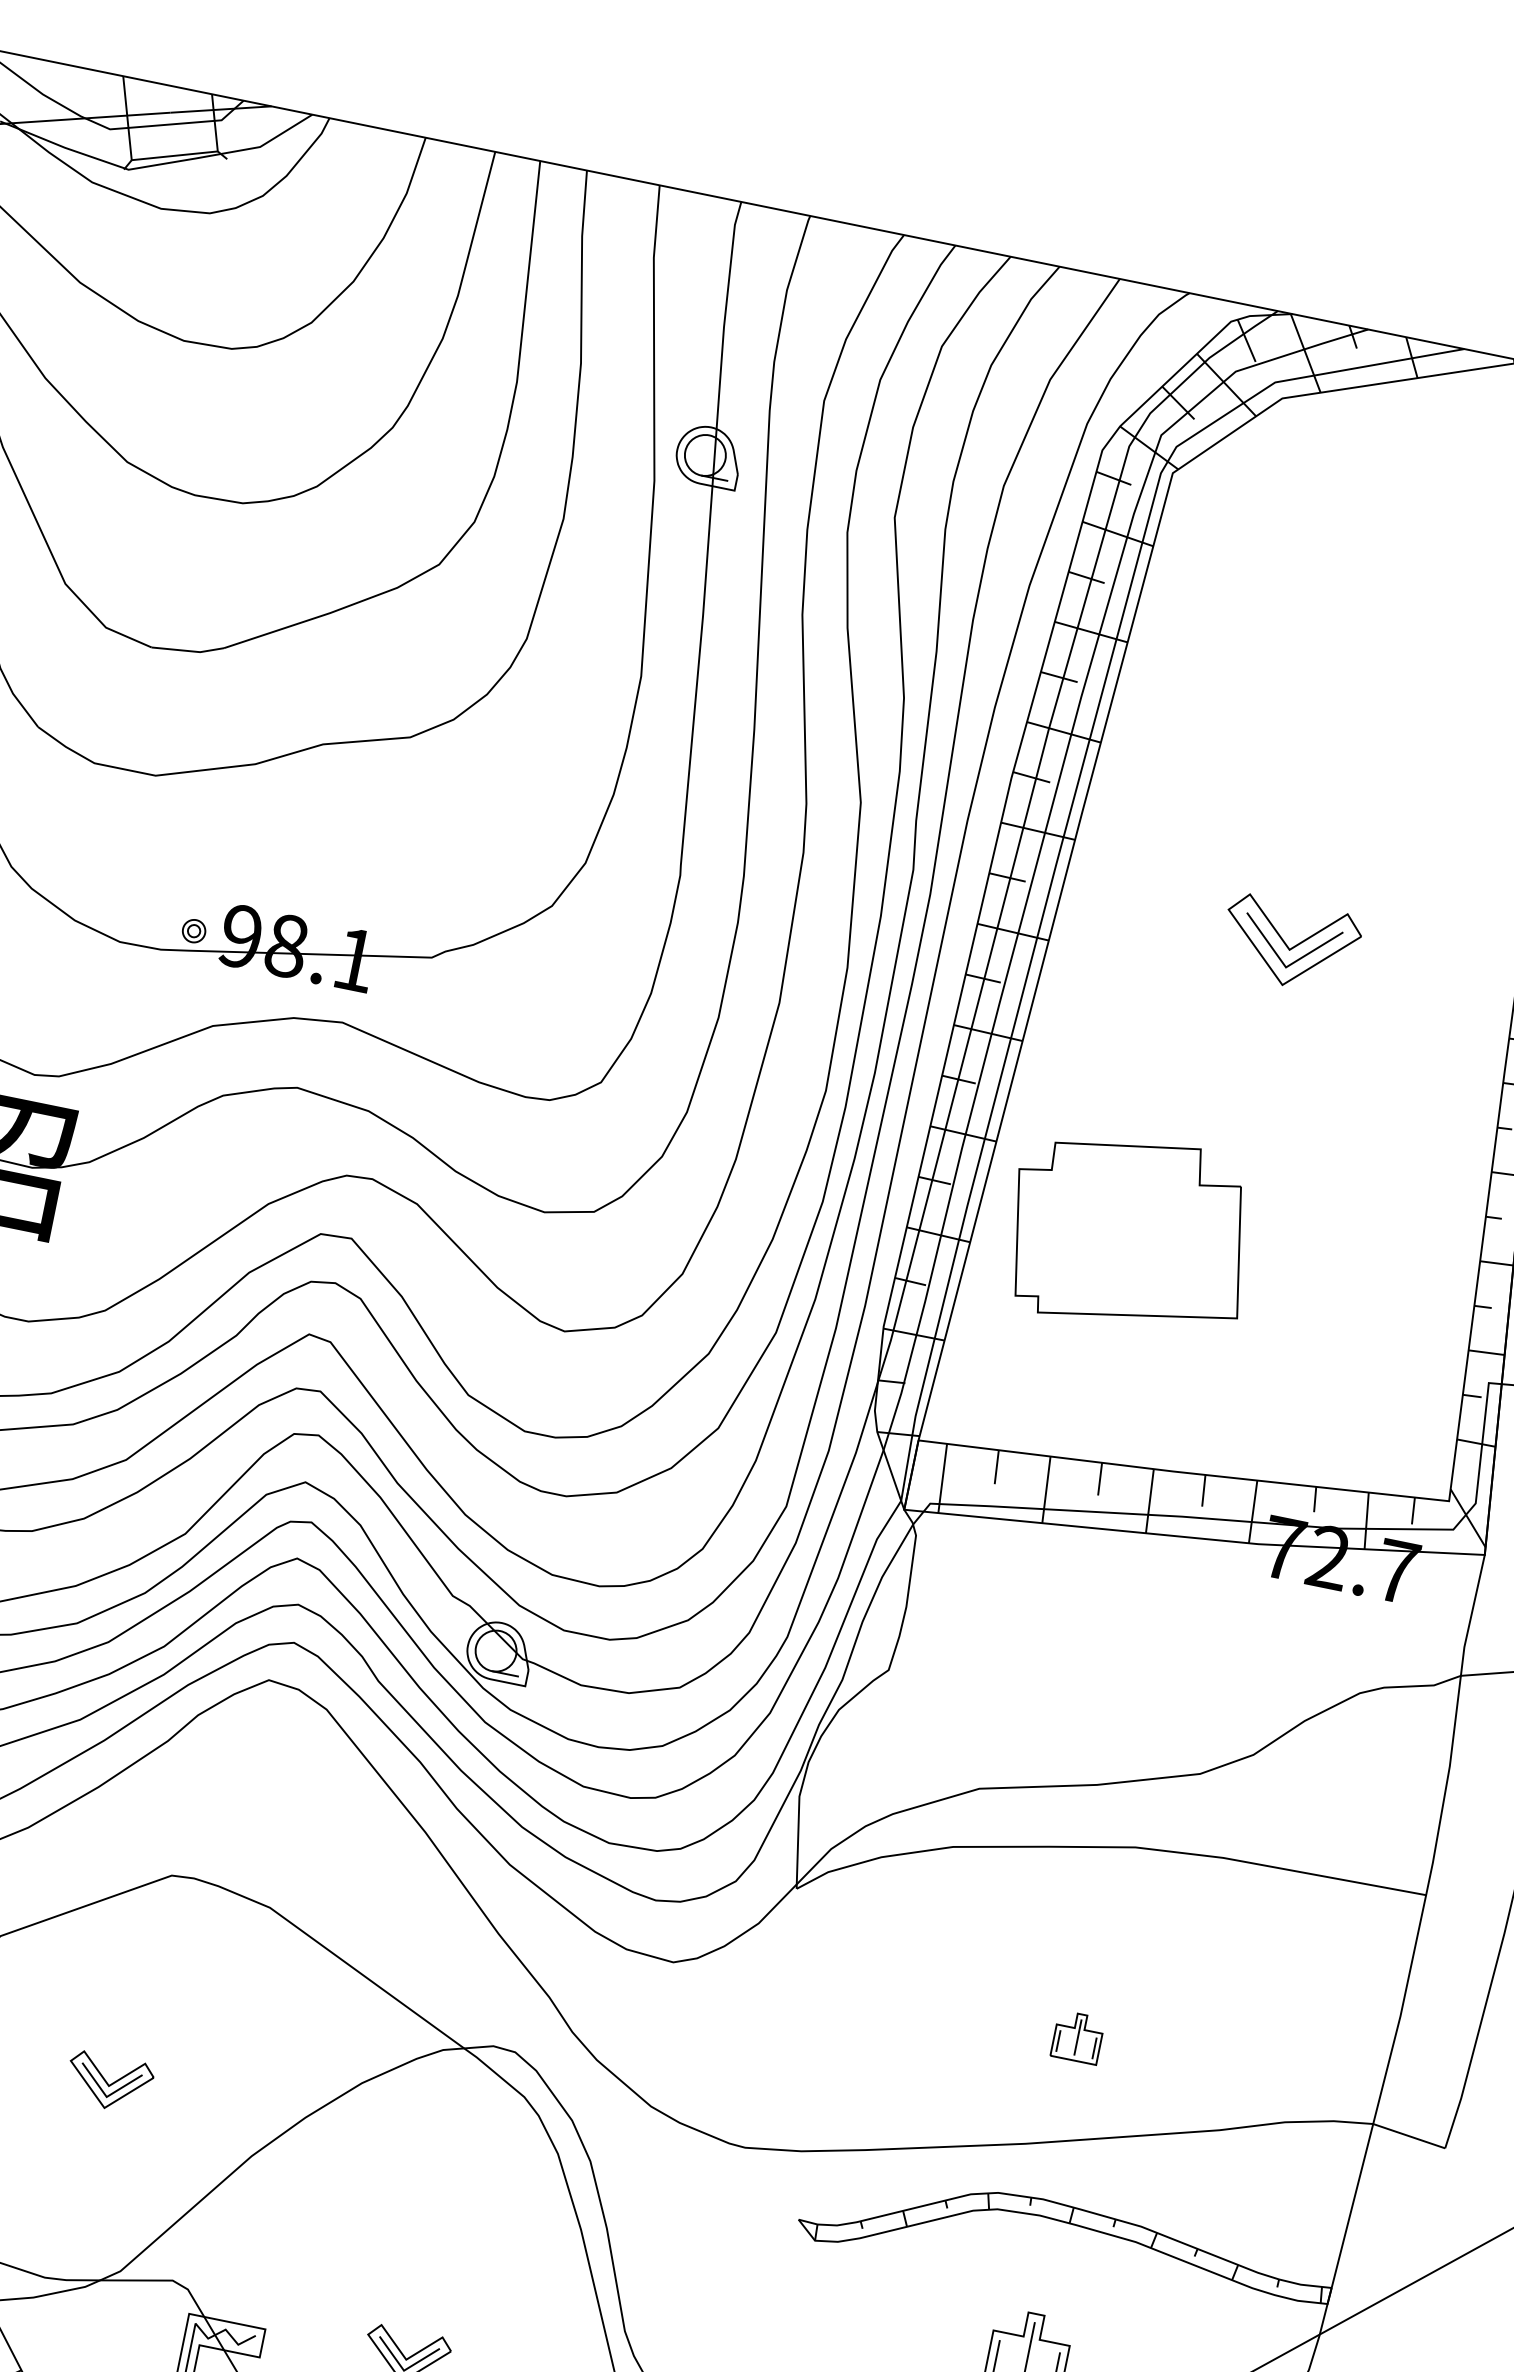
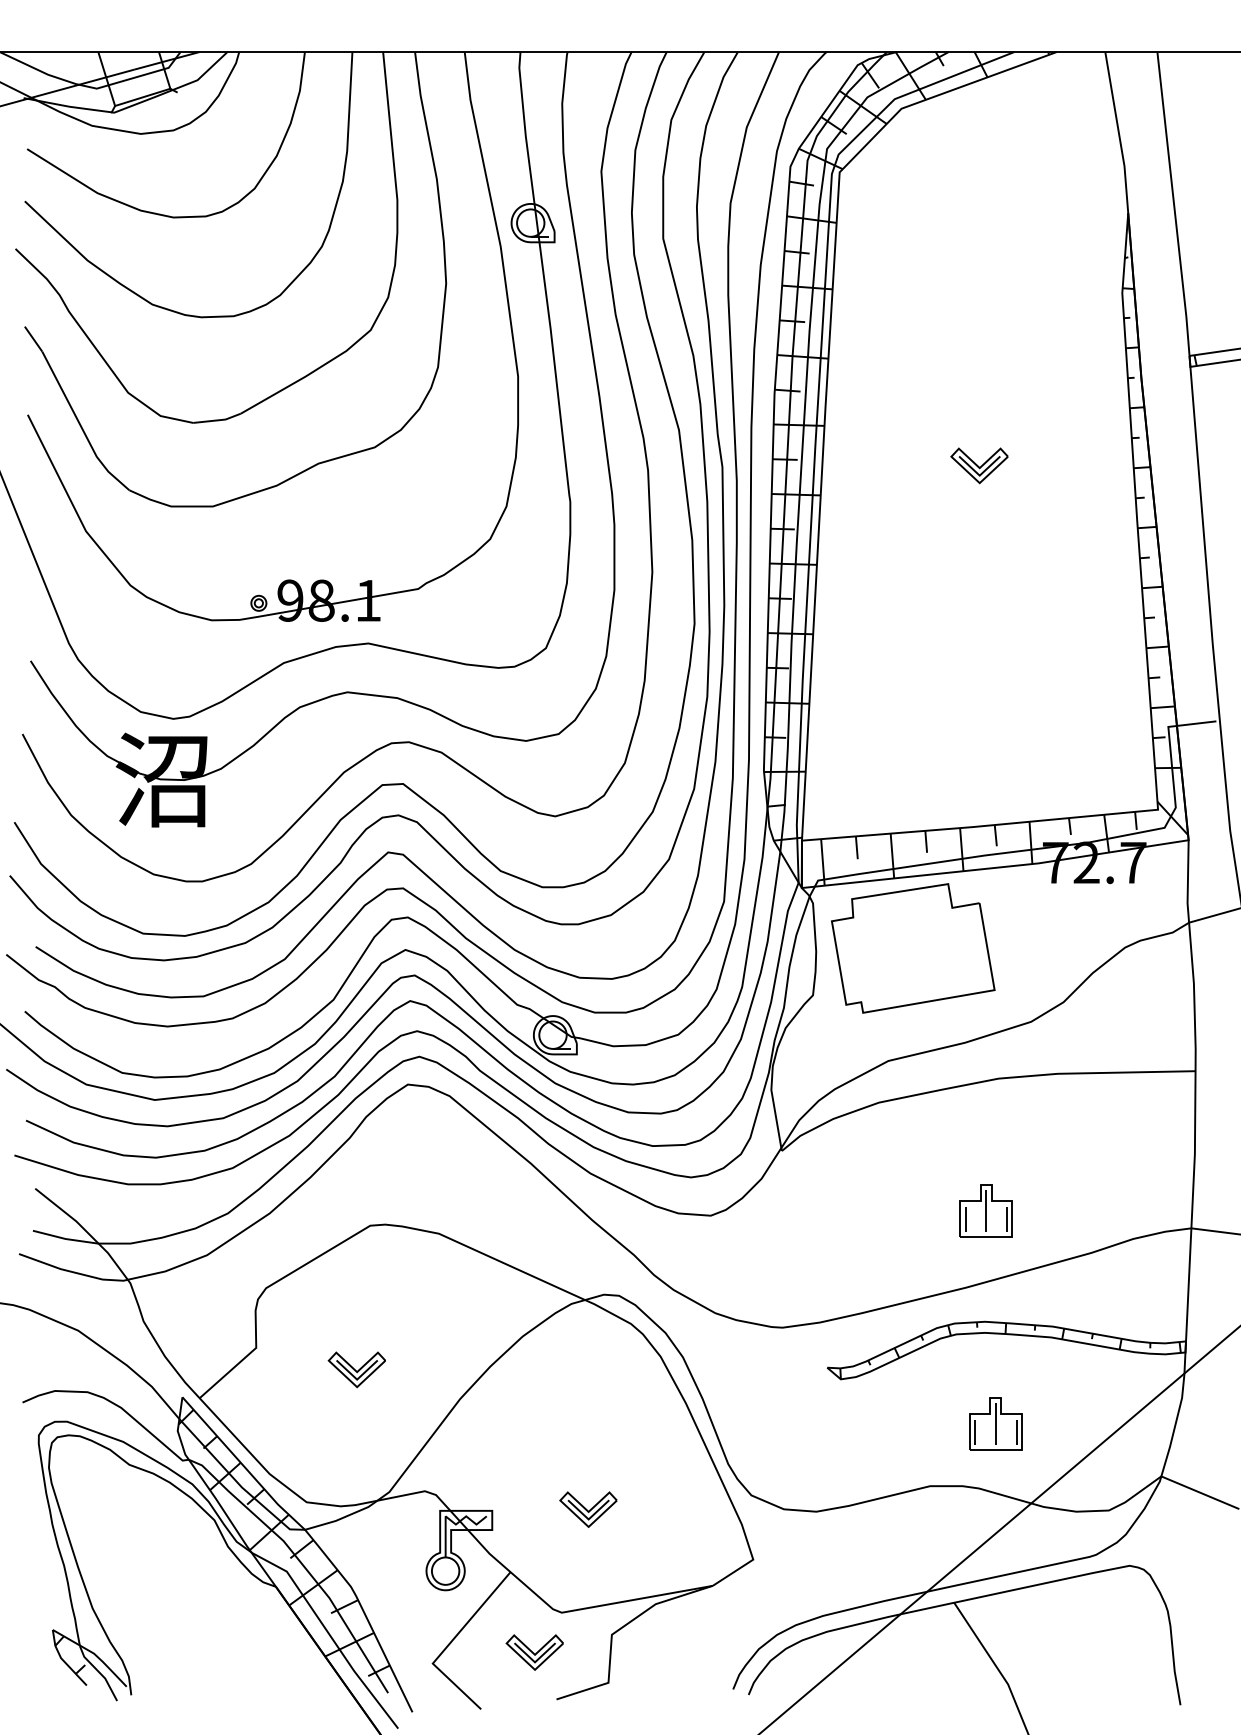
part: (1290, 944) -> (979, 465), size x0.62
part: (1130, 1233) -> (913, 948), moved
part: (1077, 2036) -> (985, 1210), size x1.67

